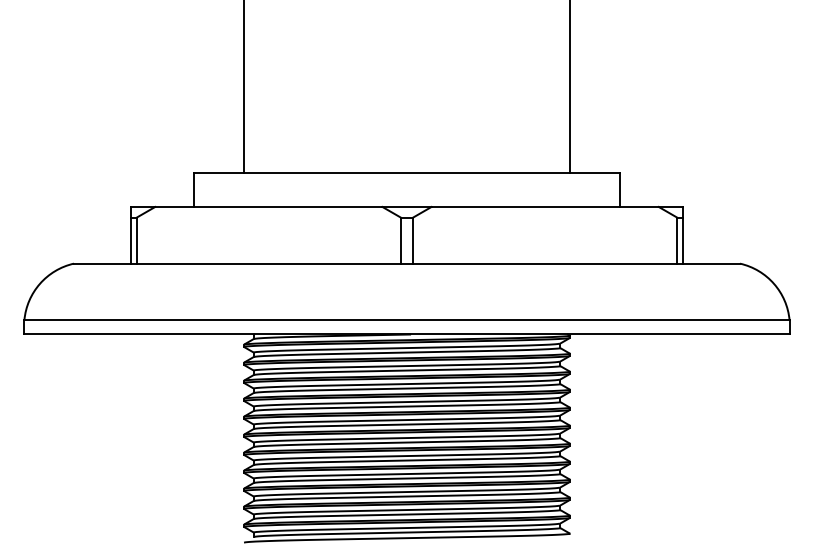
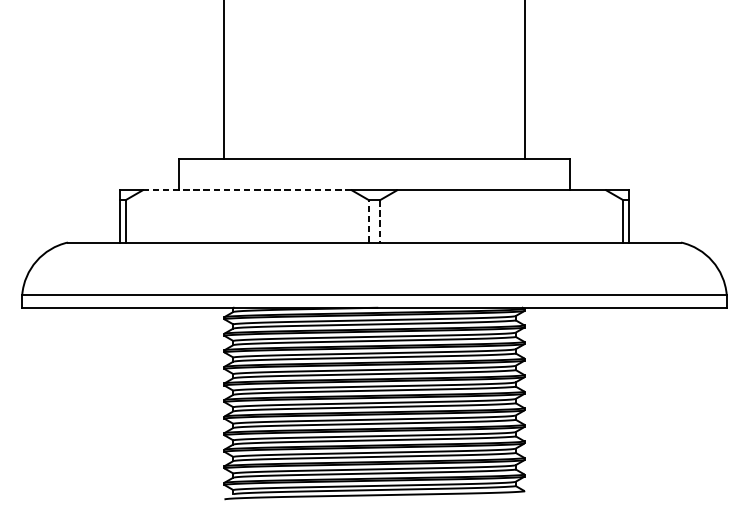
line: (268, 206) -> (246, 189), solid -> dashed
line: (400, 240) -> (368, 221), solid -> dashed
line: (413, 241) -> (380, 222), solid -> dashed

